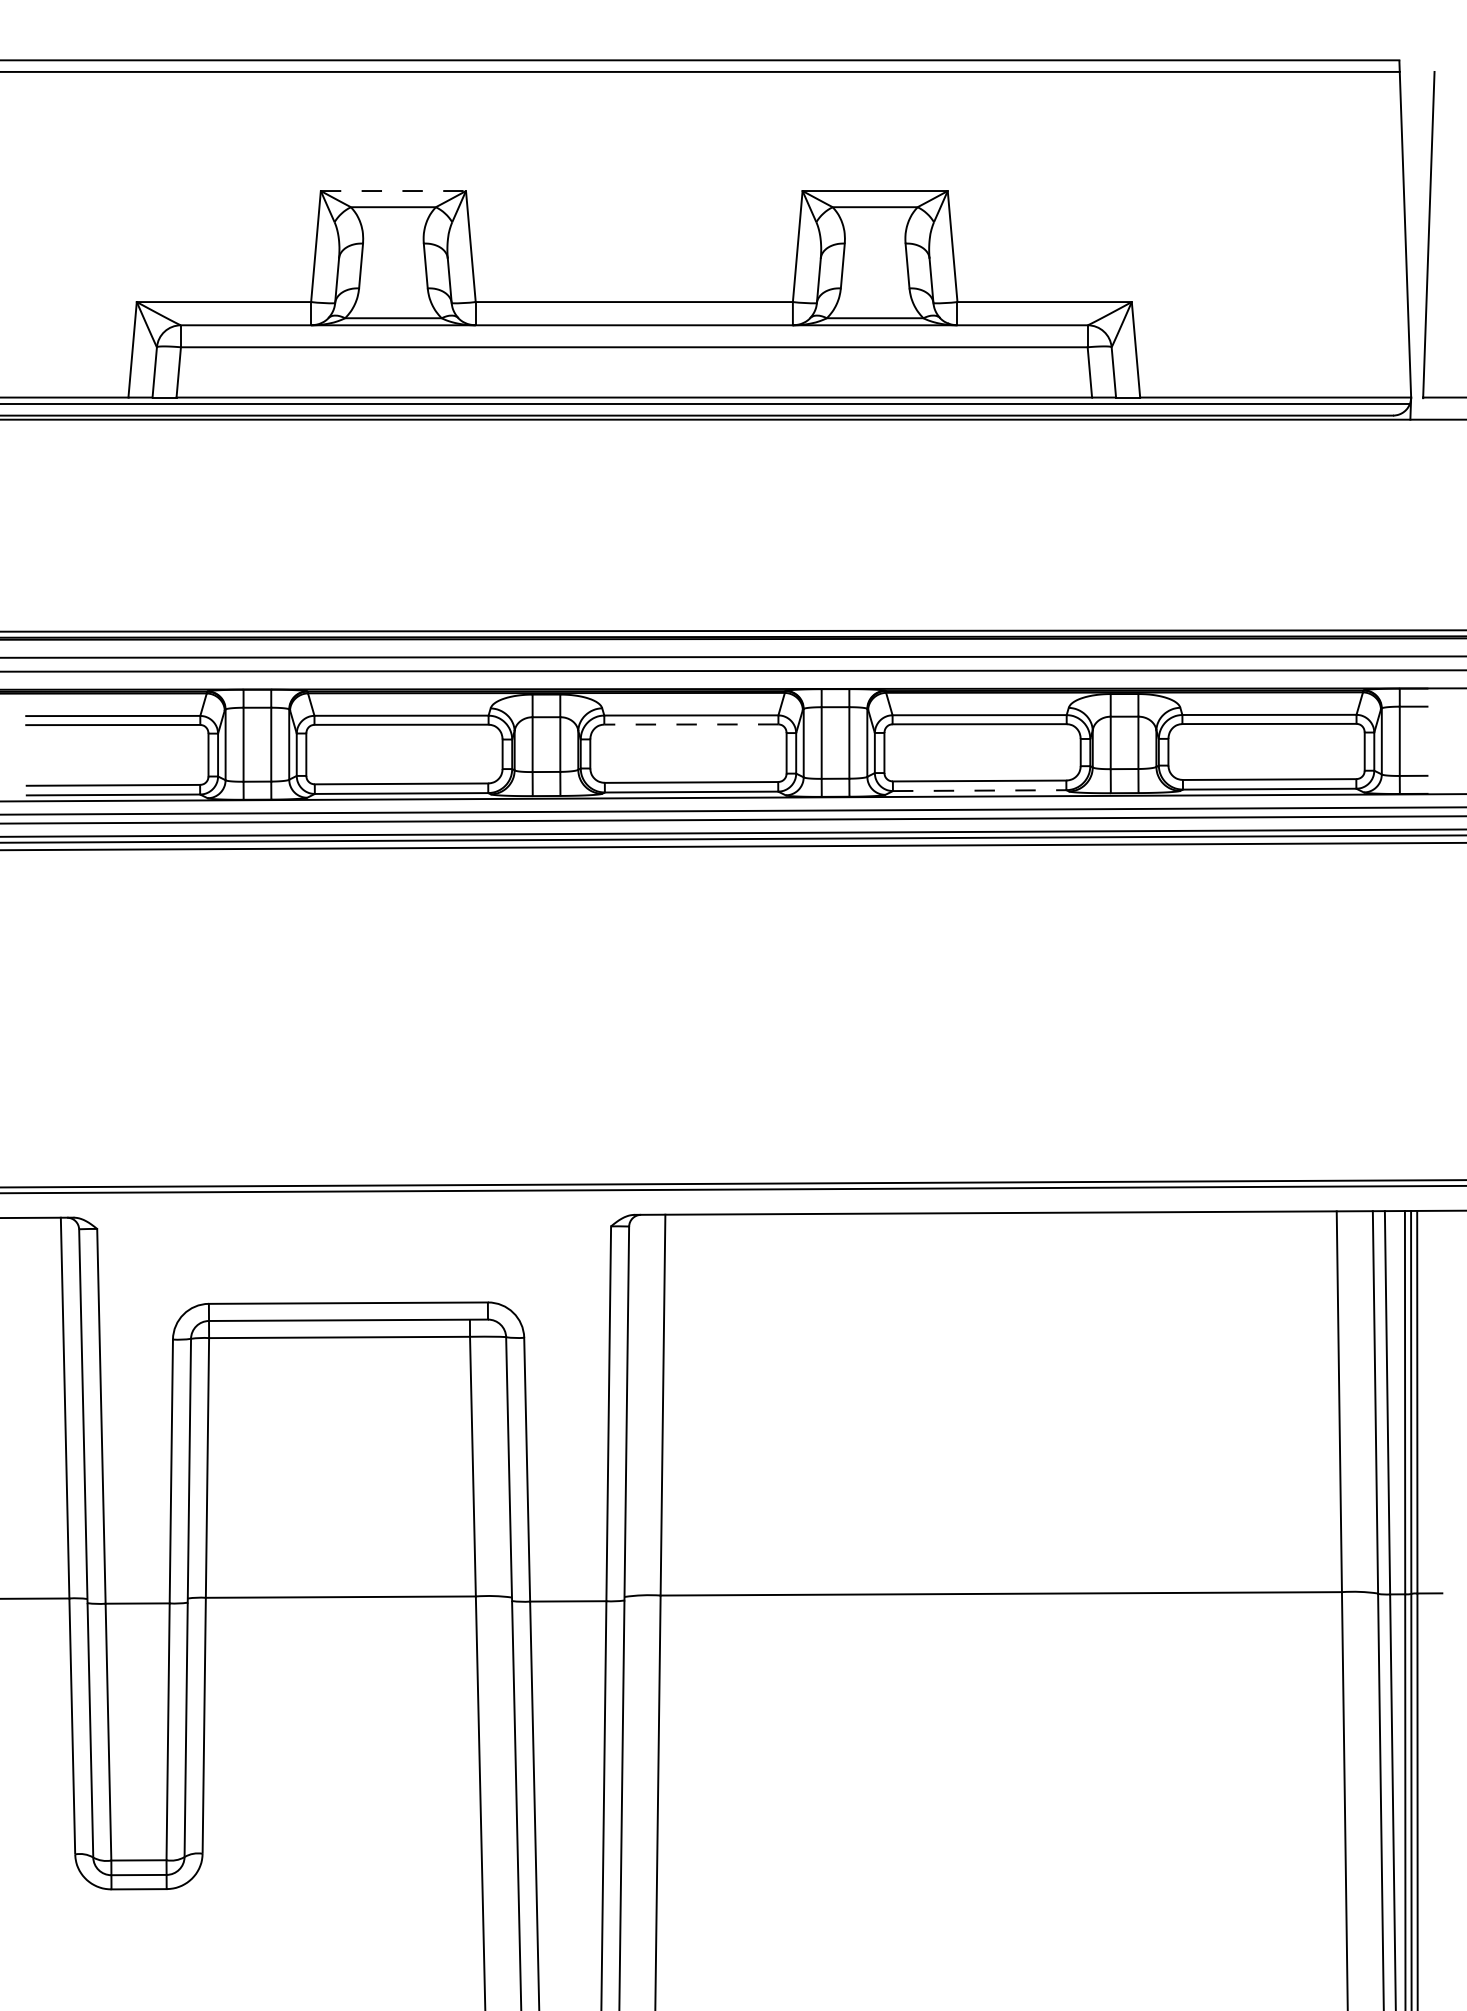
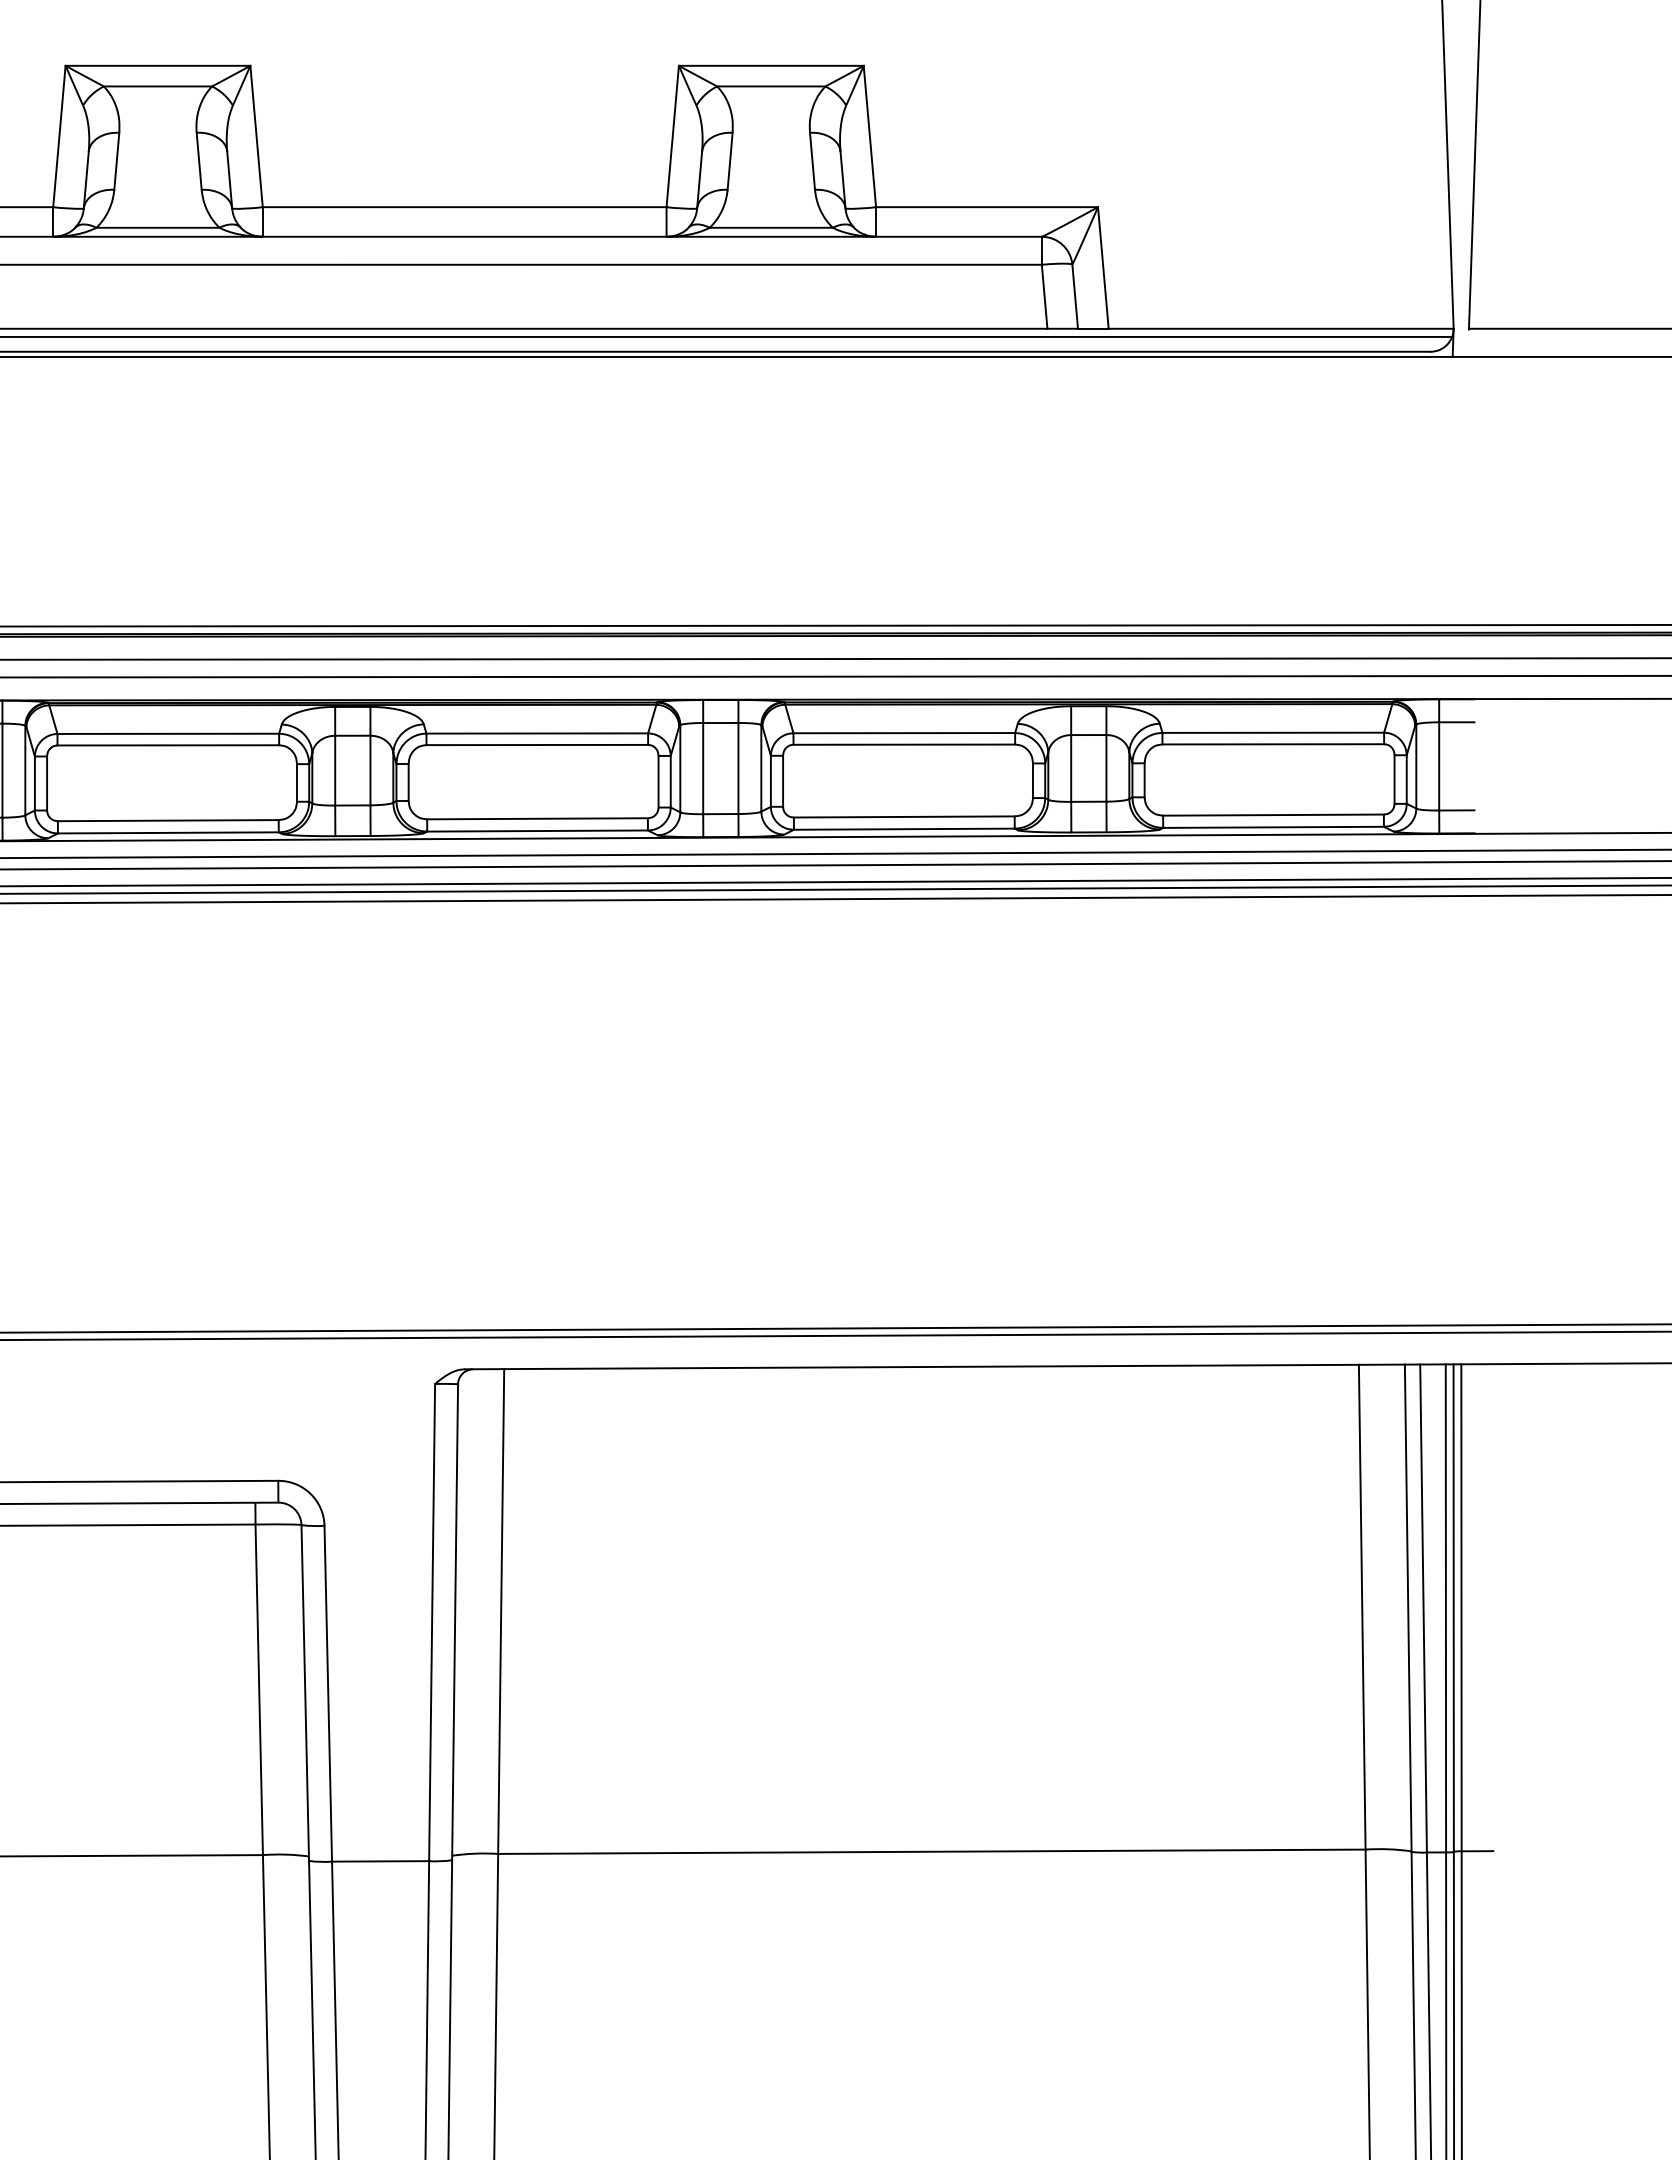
line: (393, 191) -> (158, 66), dashed -> solid
line: (690, 724) -> (536, 745), dashed -> solid
line: (979, 790) -> (904, 829), dashed -> solid

